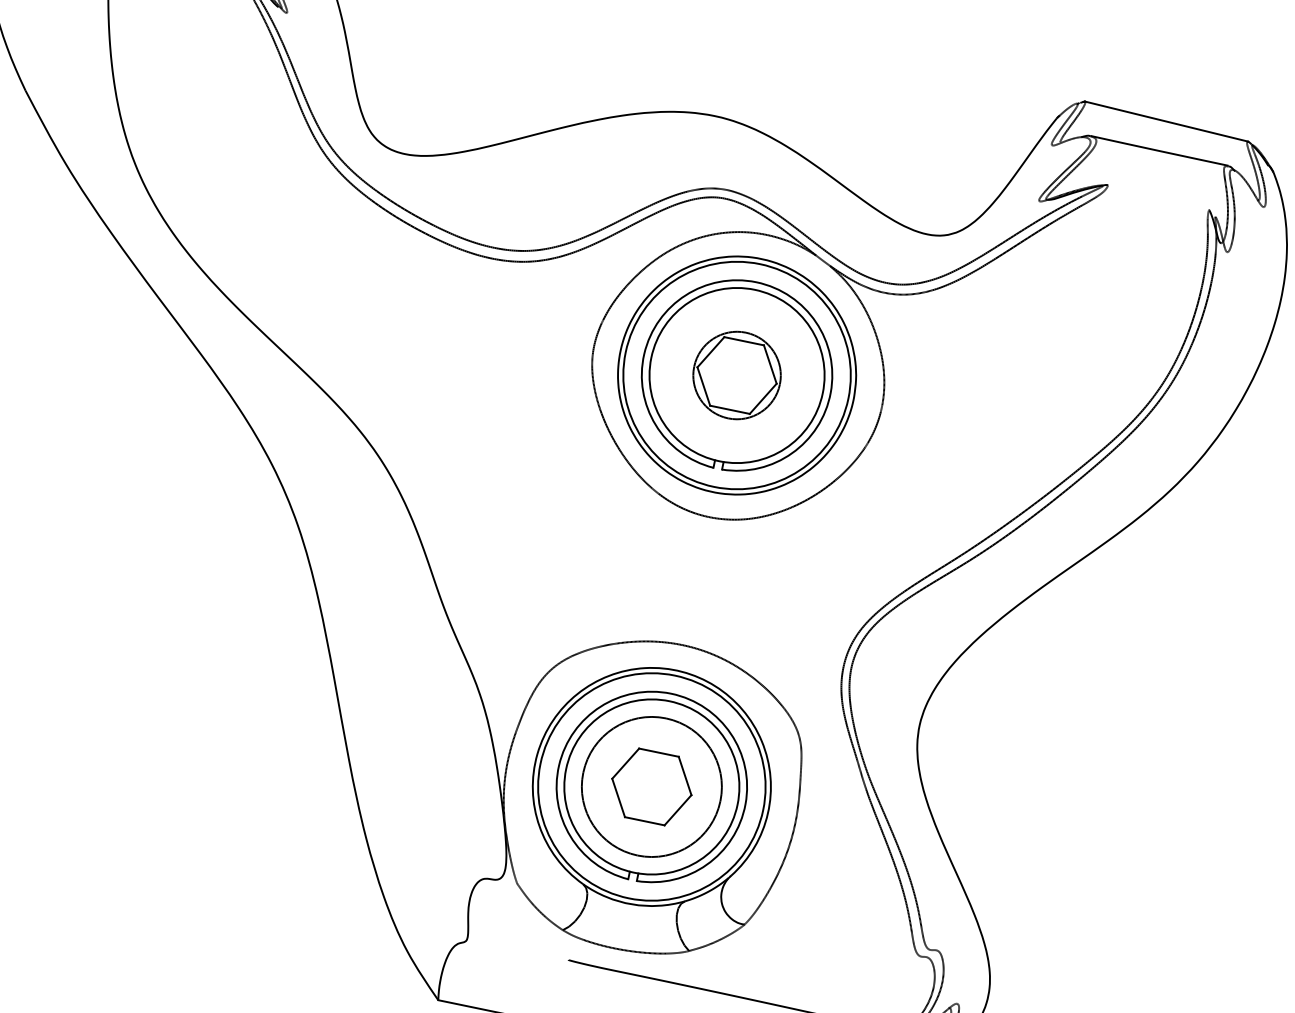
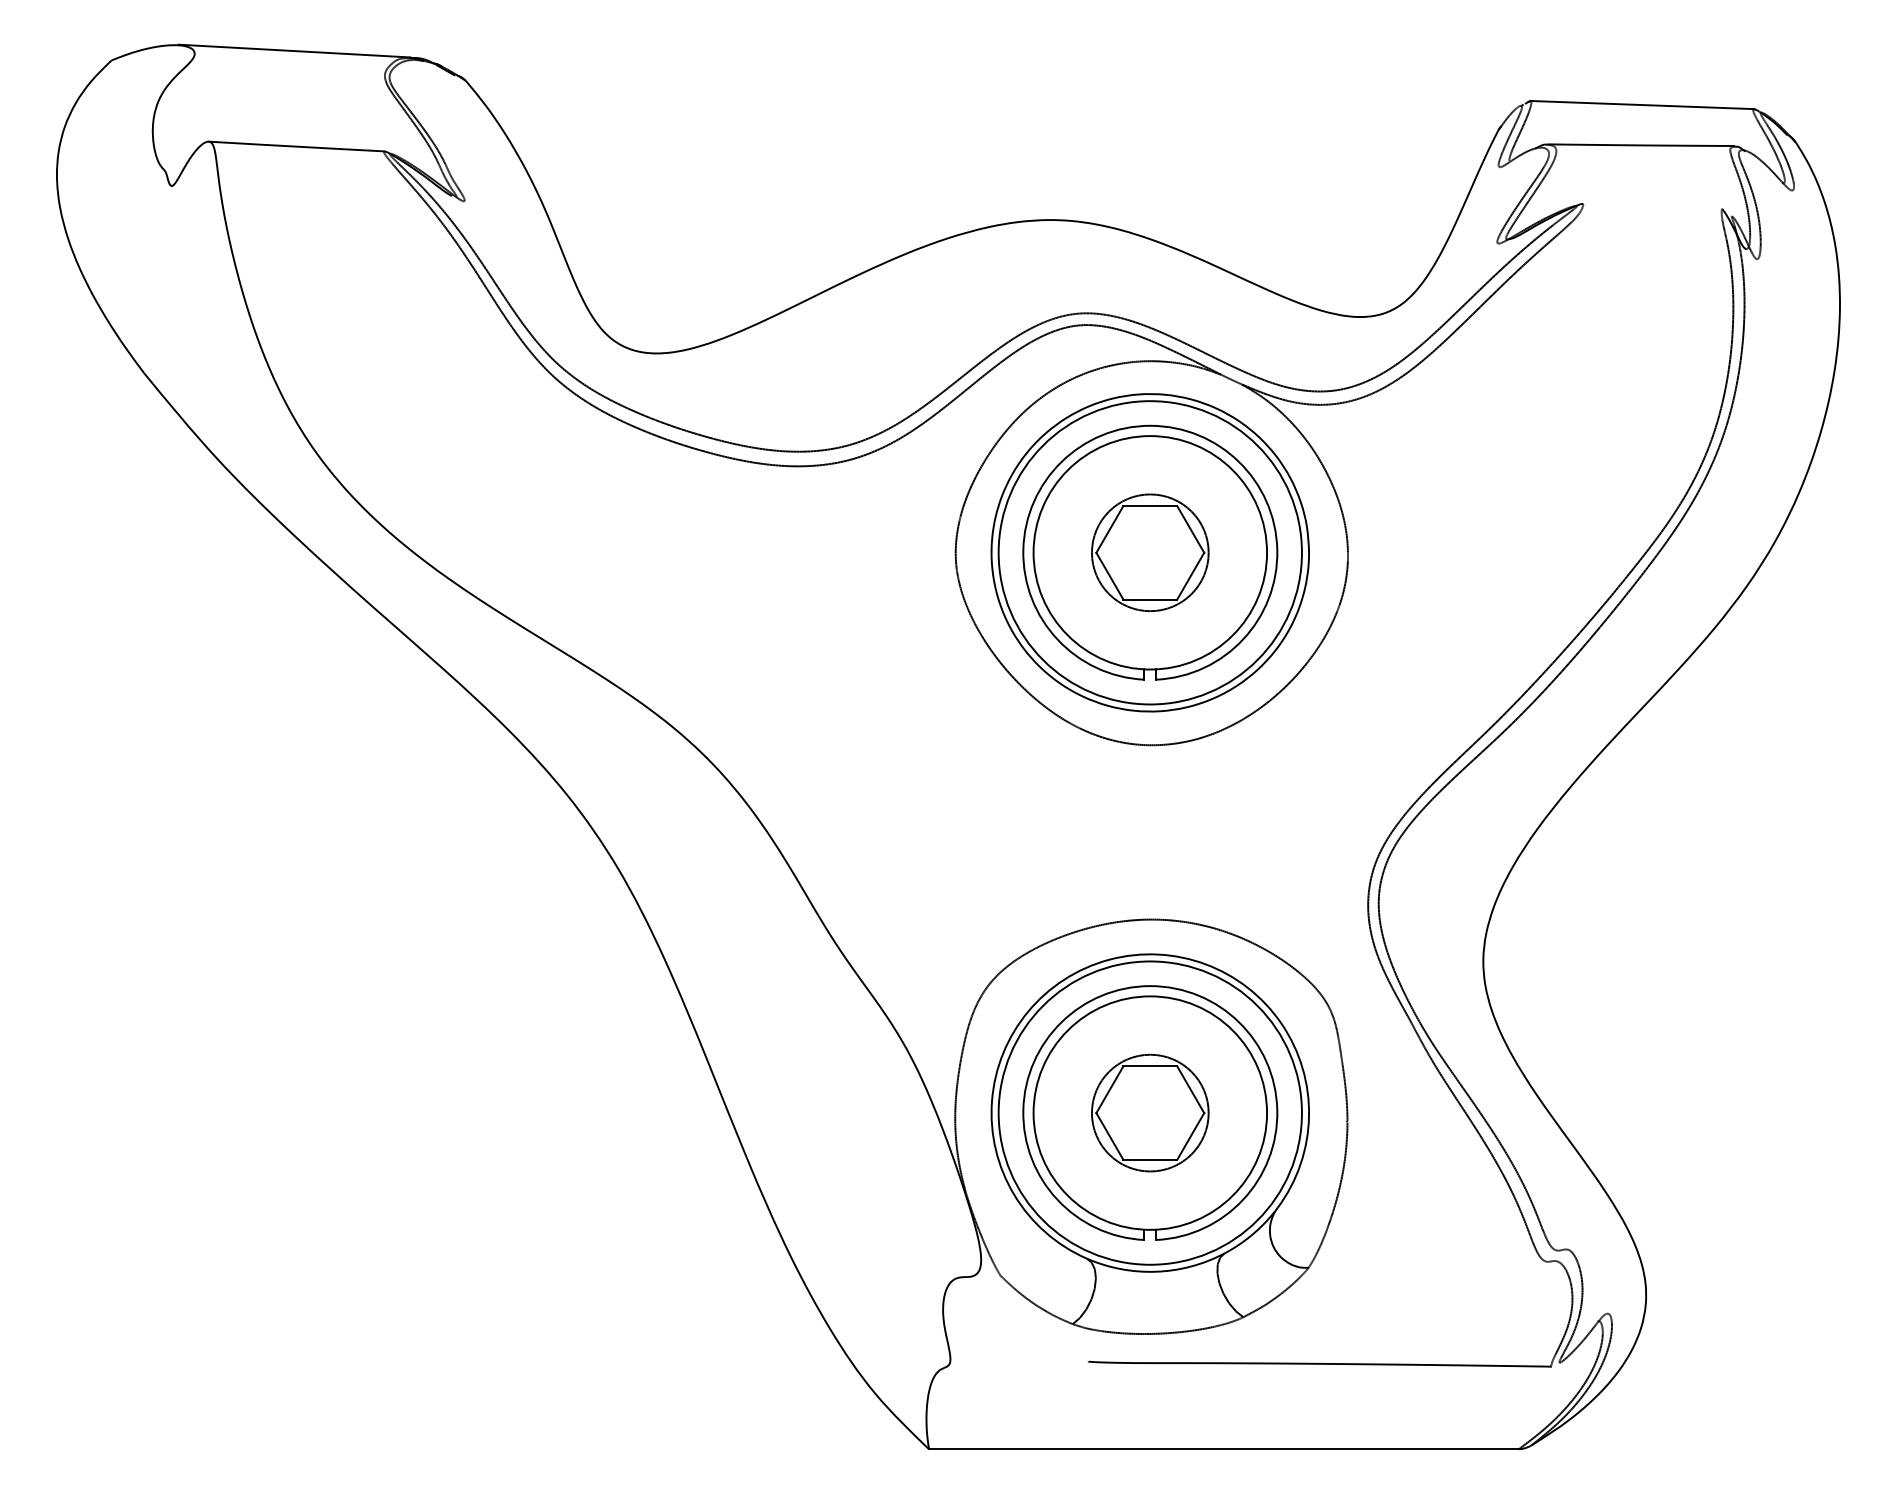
circle: (651, 786) -> (1149, 1112), size x0.62

